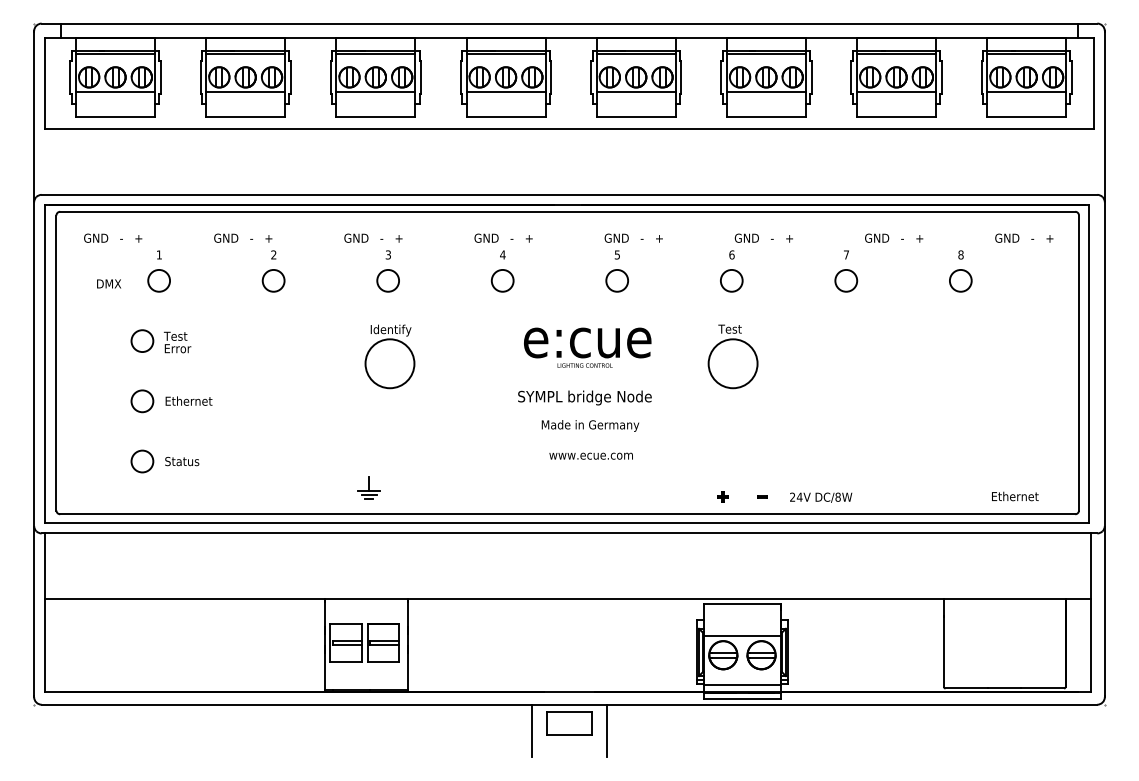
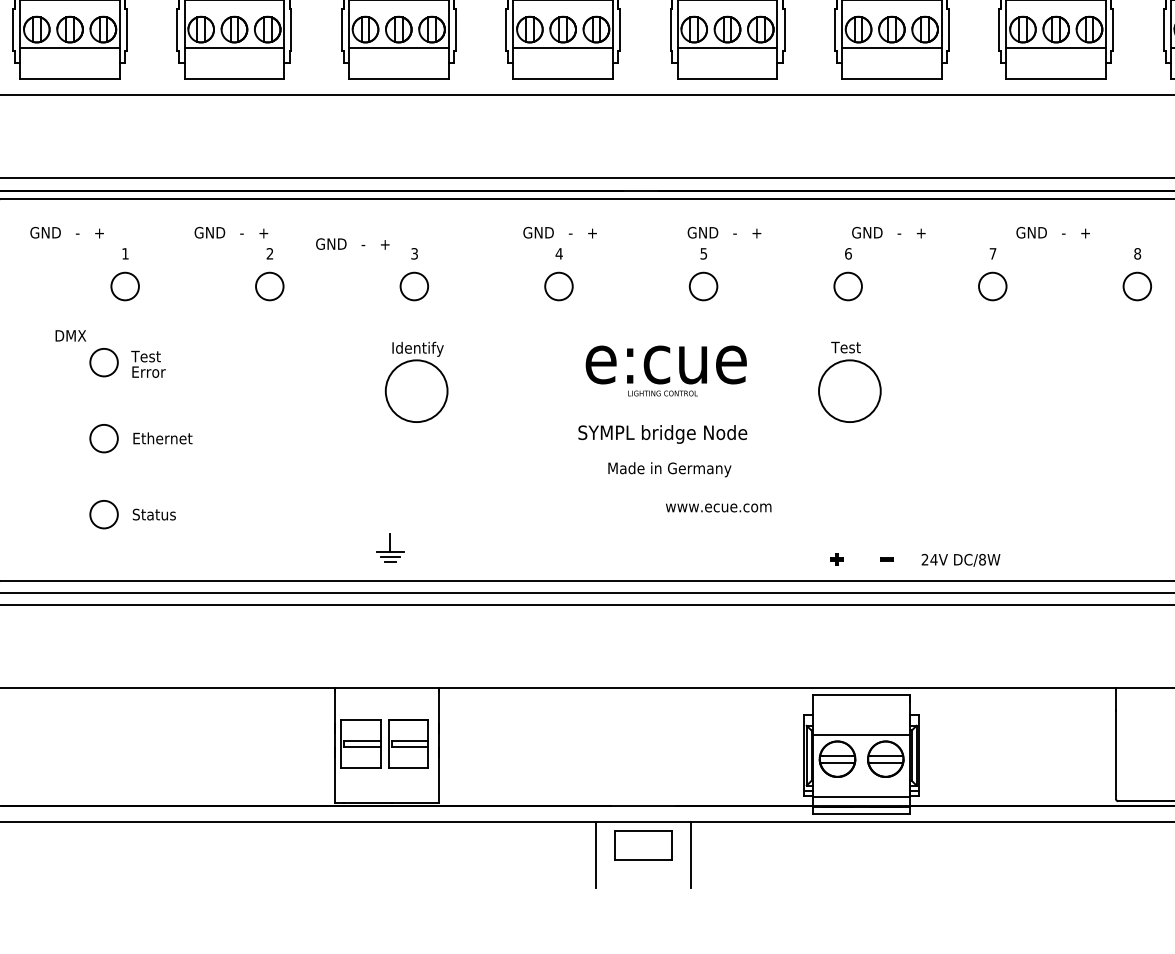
text: (373, 237) -> (352, 243), moved
text: (109, 283) -> (71, 335), moved
text: (590, 455) -> (717, 507), moved

